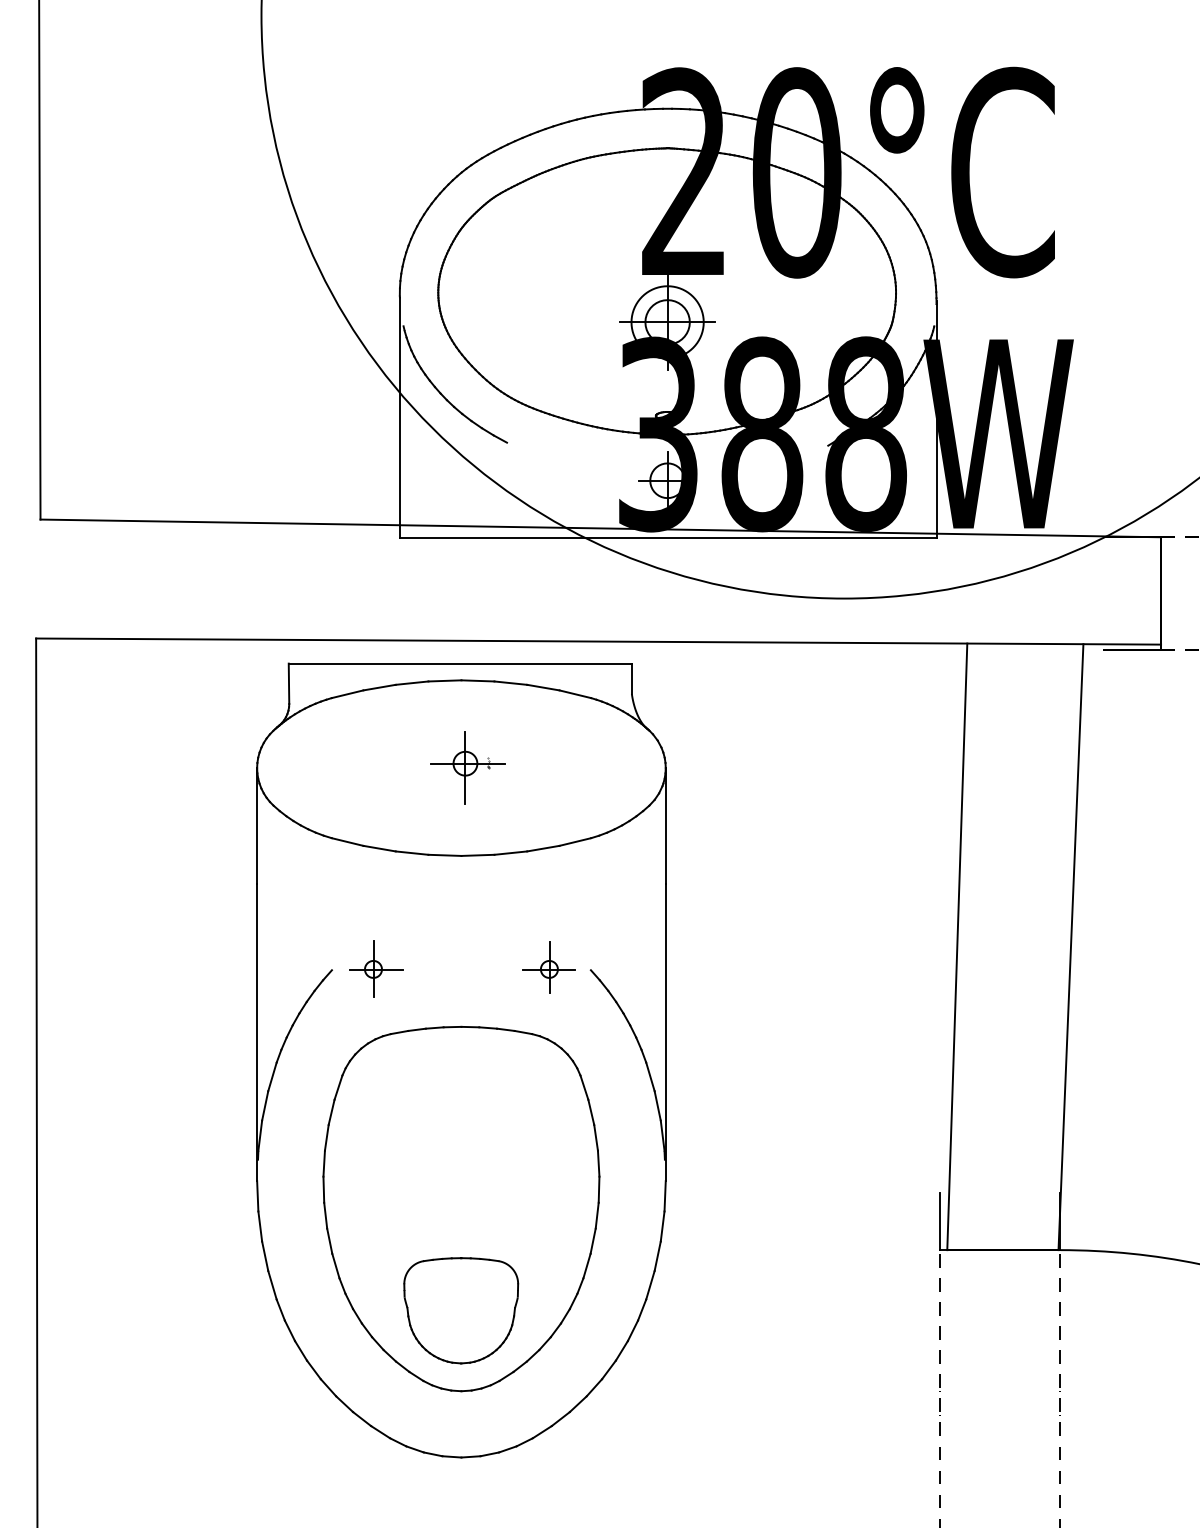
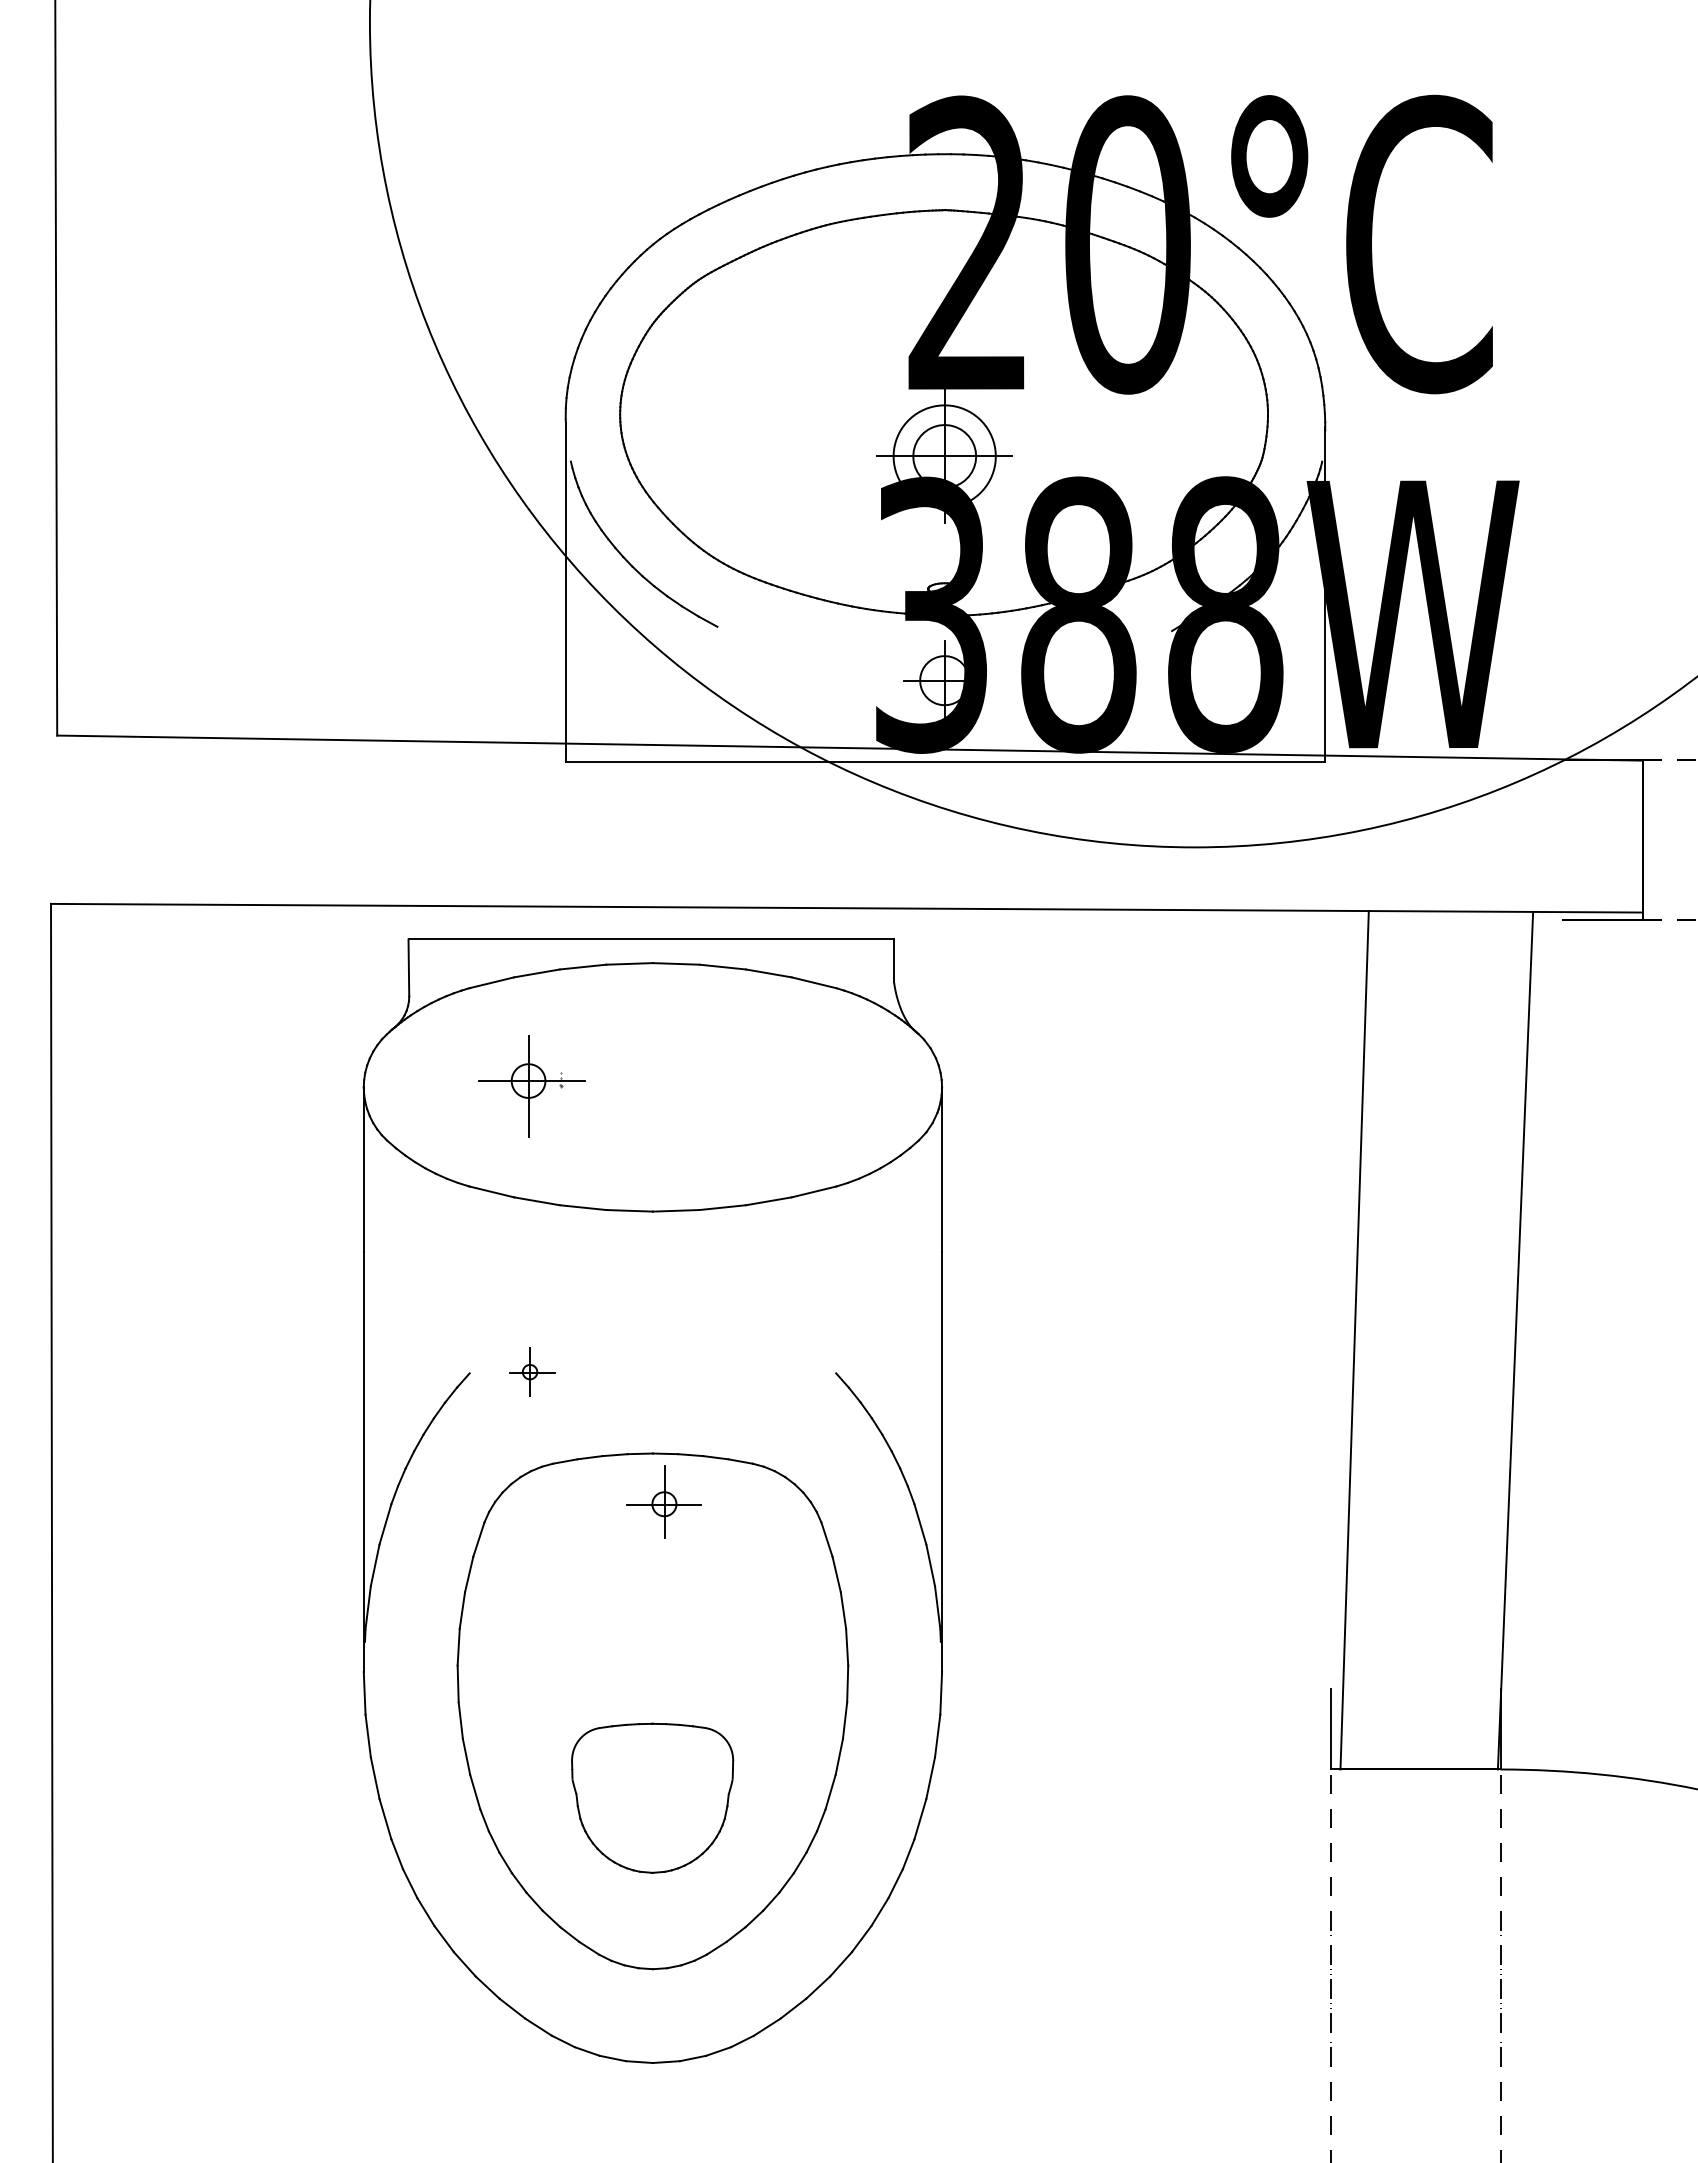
part: (467, 767) -> (531, 1086), moved
part: (548, 967) -> (663, 1501), moved
part: (376, 968) -> (532, 1371), size x0.6
part: (461, 1310) -> (652, 1797), moved

